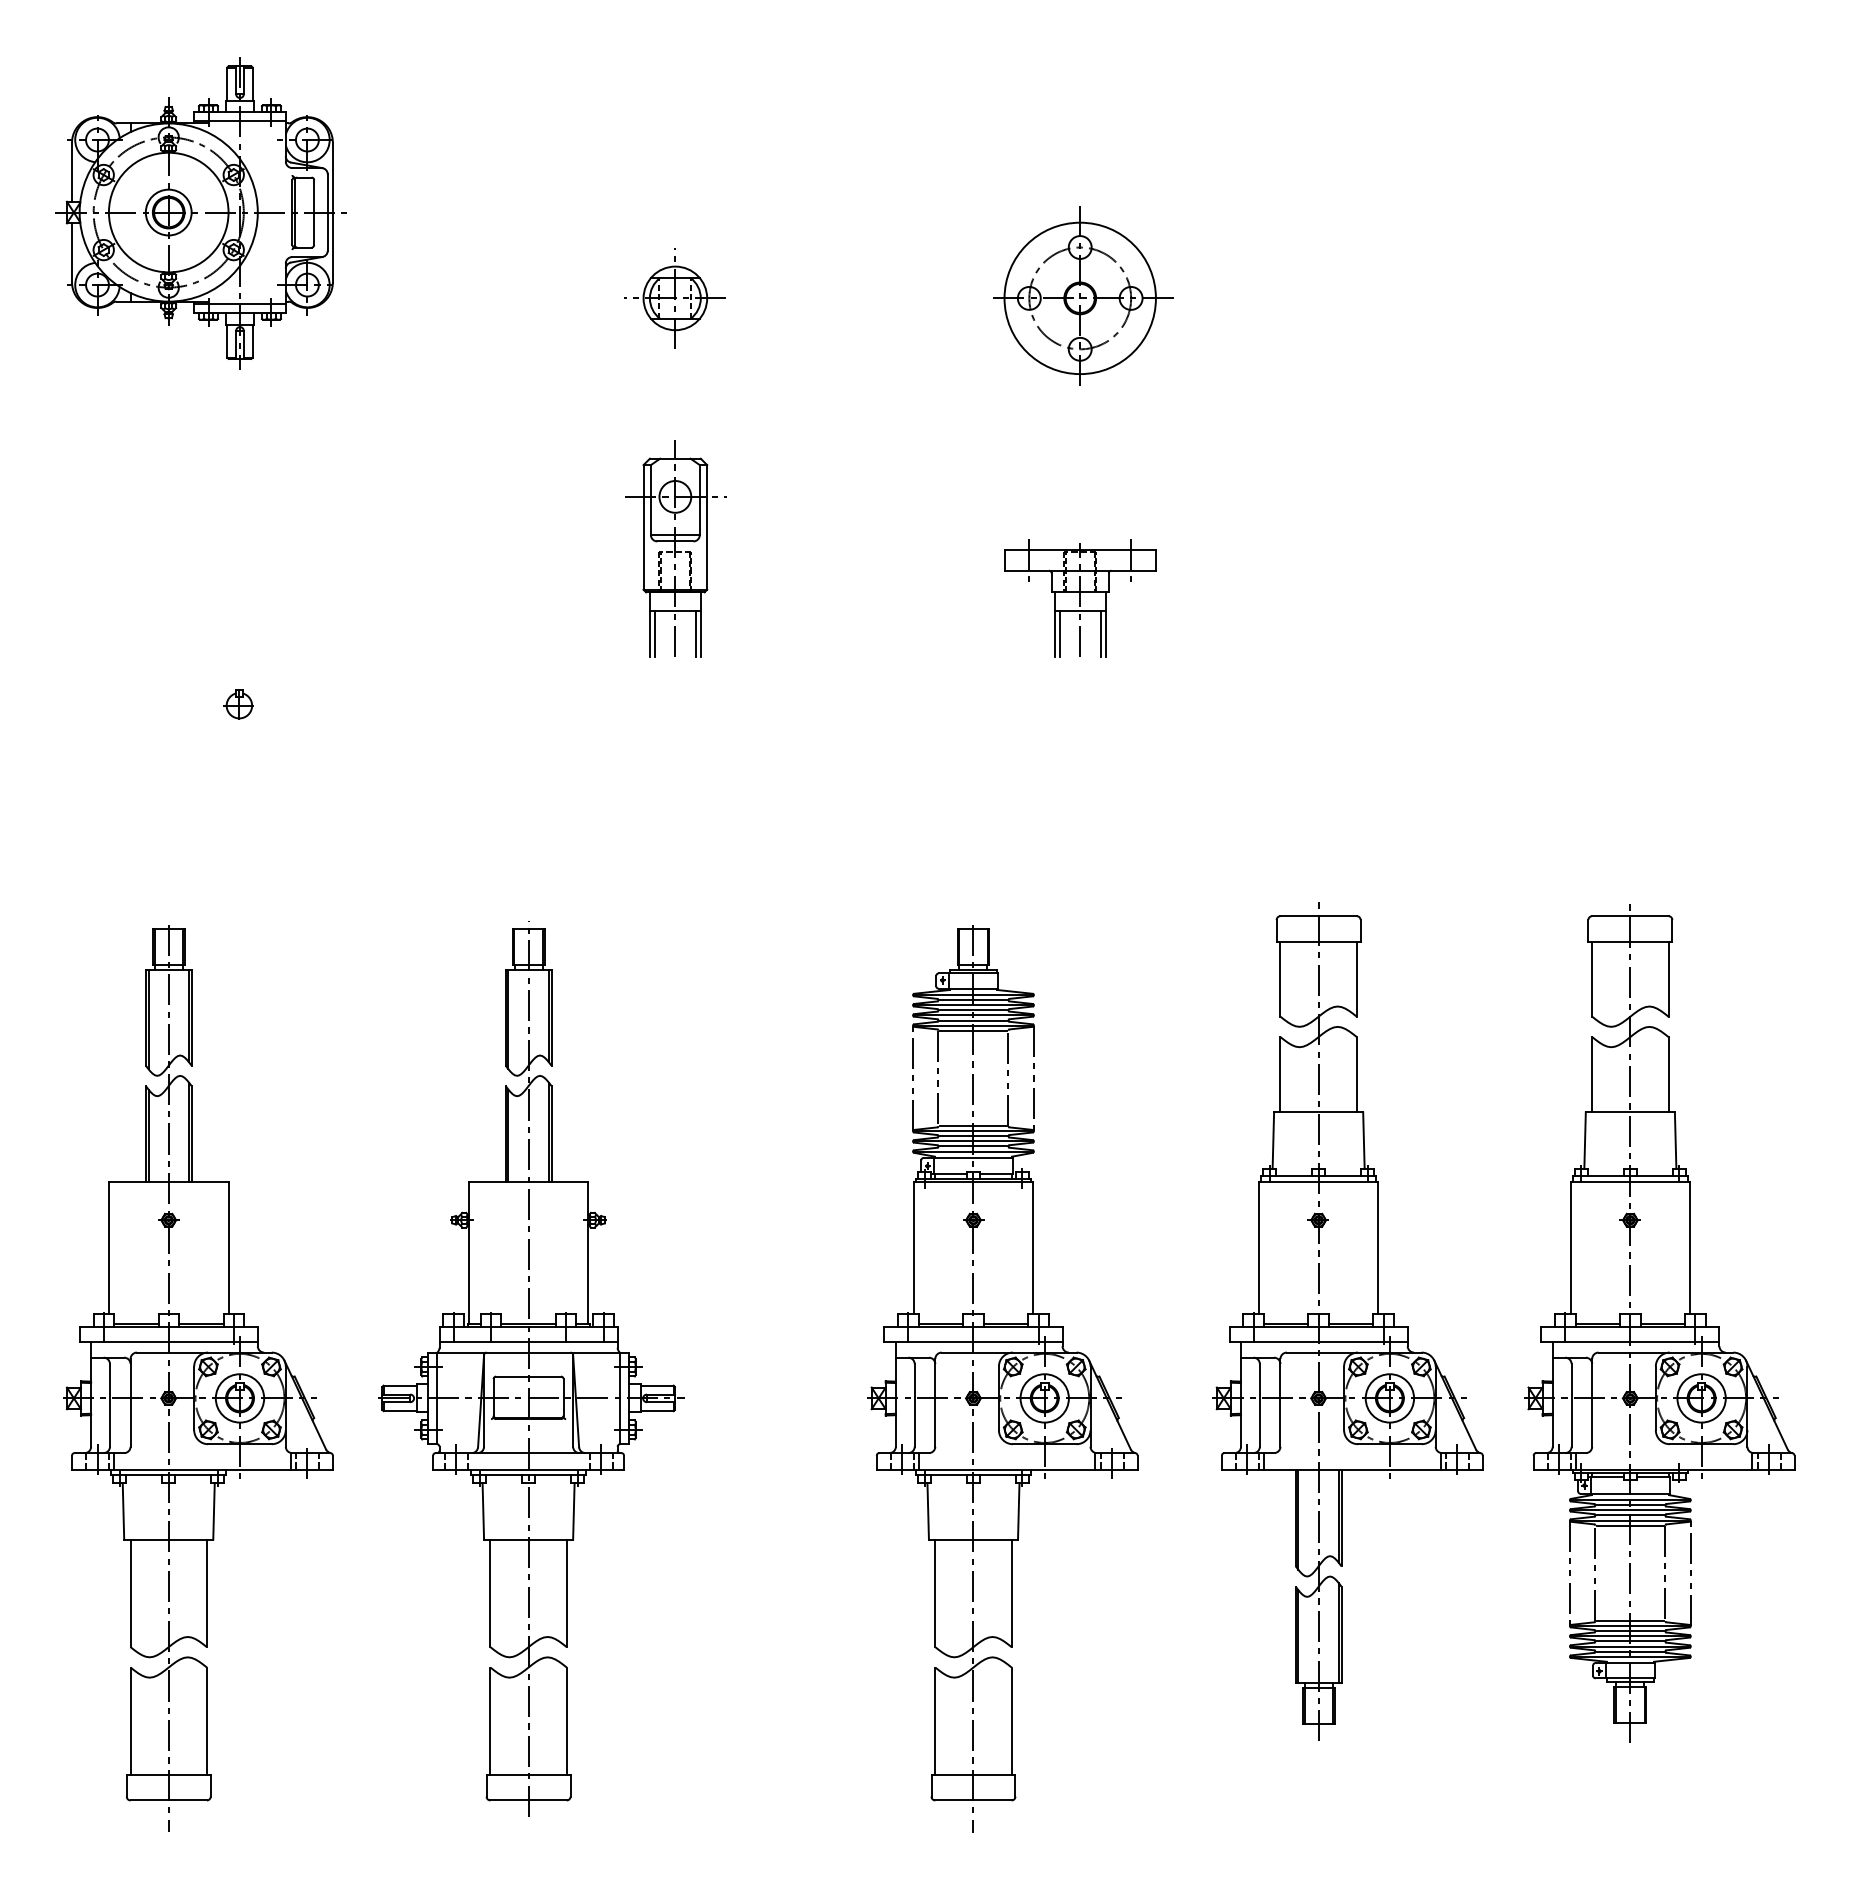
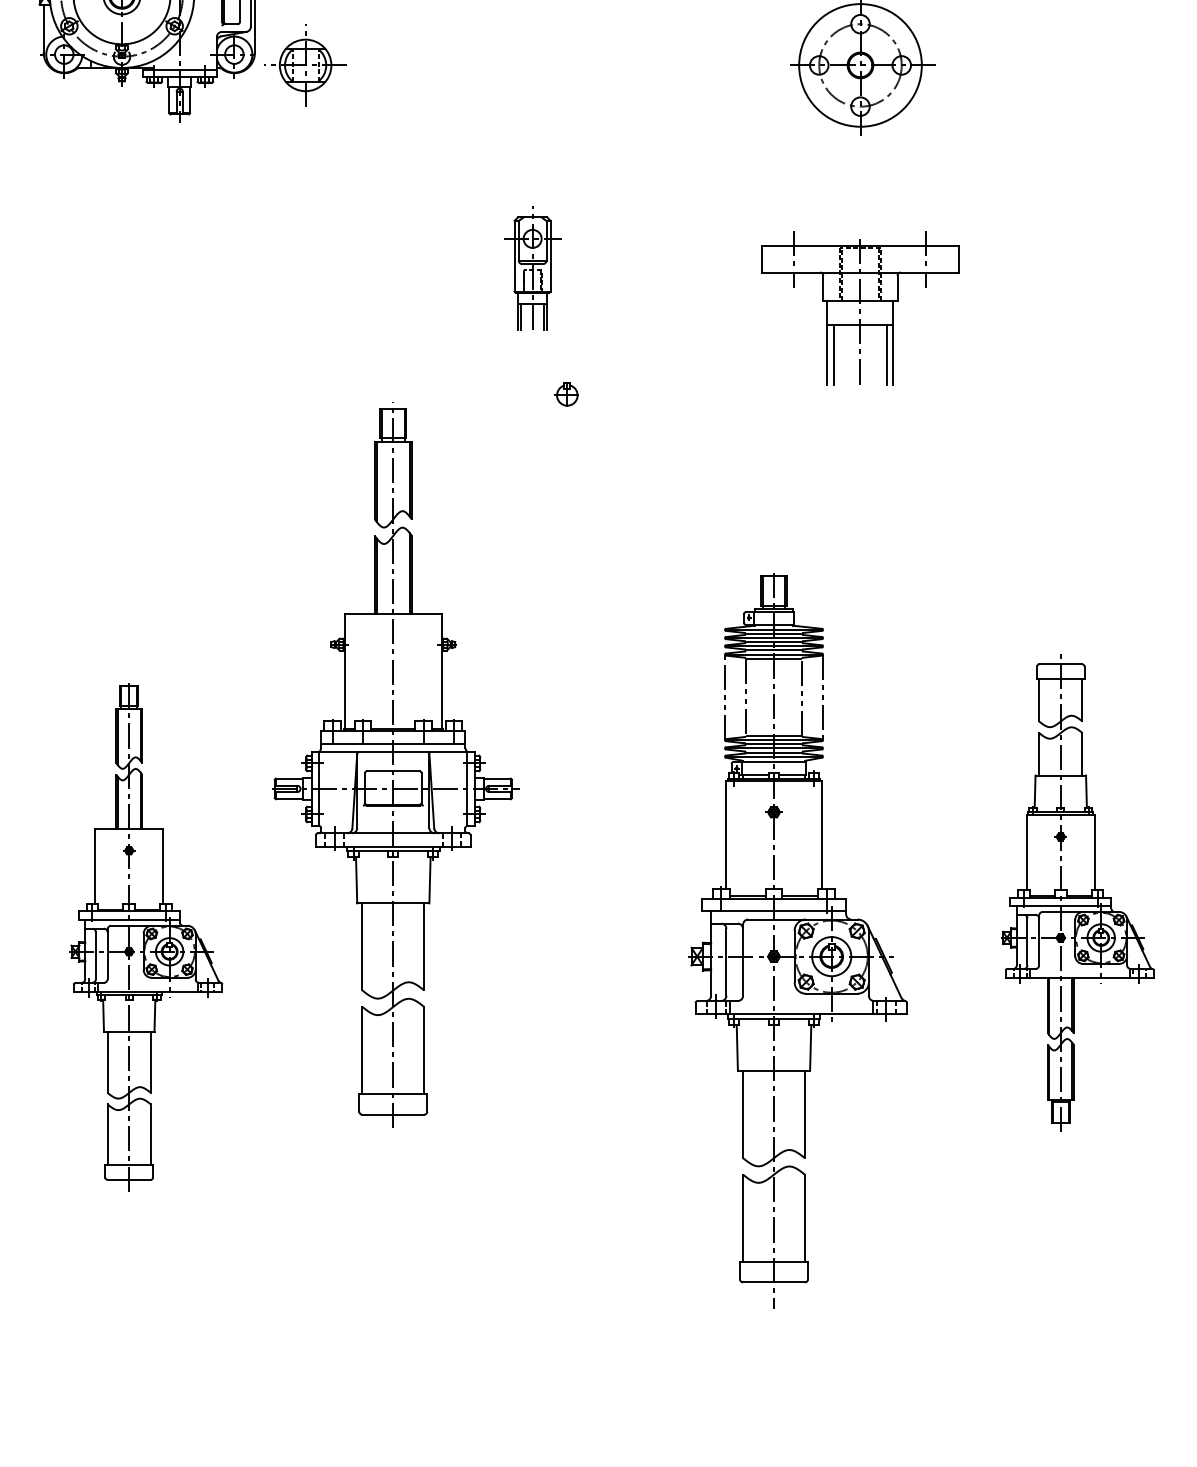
part: (674, 298) -> (304, 65), moved
part: (675, 548) -> (532, 268), size x0.7
part: (1080, 598) -> (860, 308), size x1.6
part: (238, 704) -> (566, 394), moved
part: (1347, 1321) -> (1077, 894), size x0.7
part: (531, 1368) -> (395, 764), moved
part: (198, 1378) -> (146, 940), size x0.7

